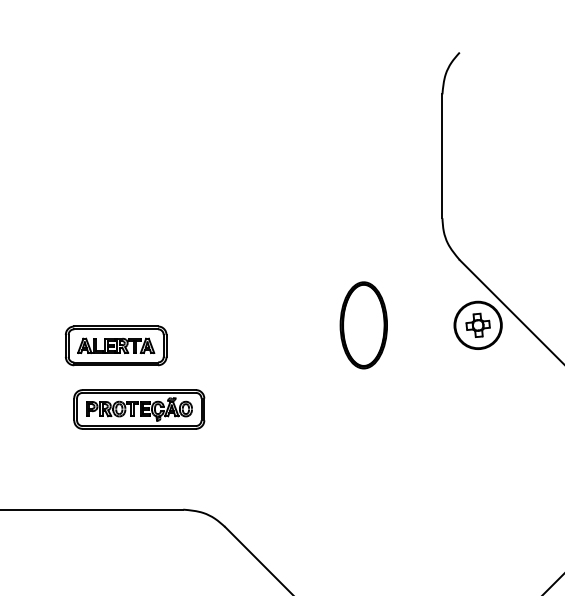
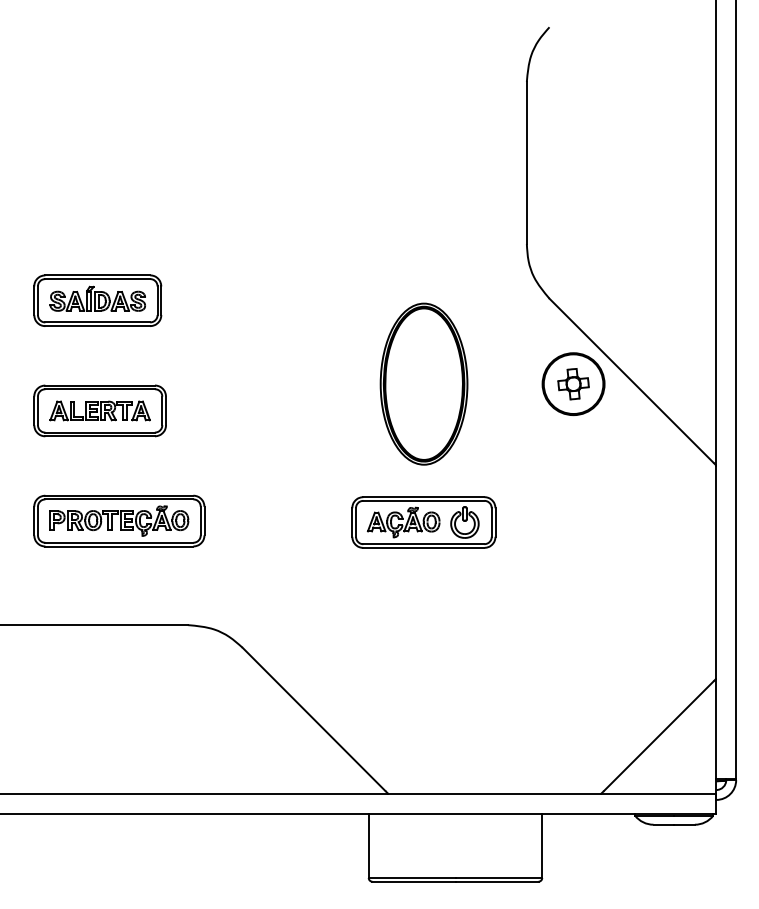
part: (114, 261) -> (97, 300), added
part: (363, 324) -> (423, 383), size x1.43
part: (139, 409) -> (119, 520), moved
part: (363, 431) -> (423, 522), added

